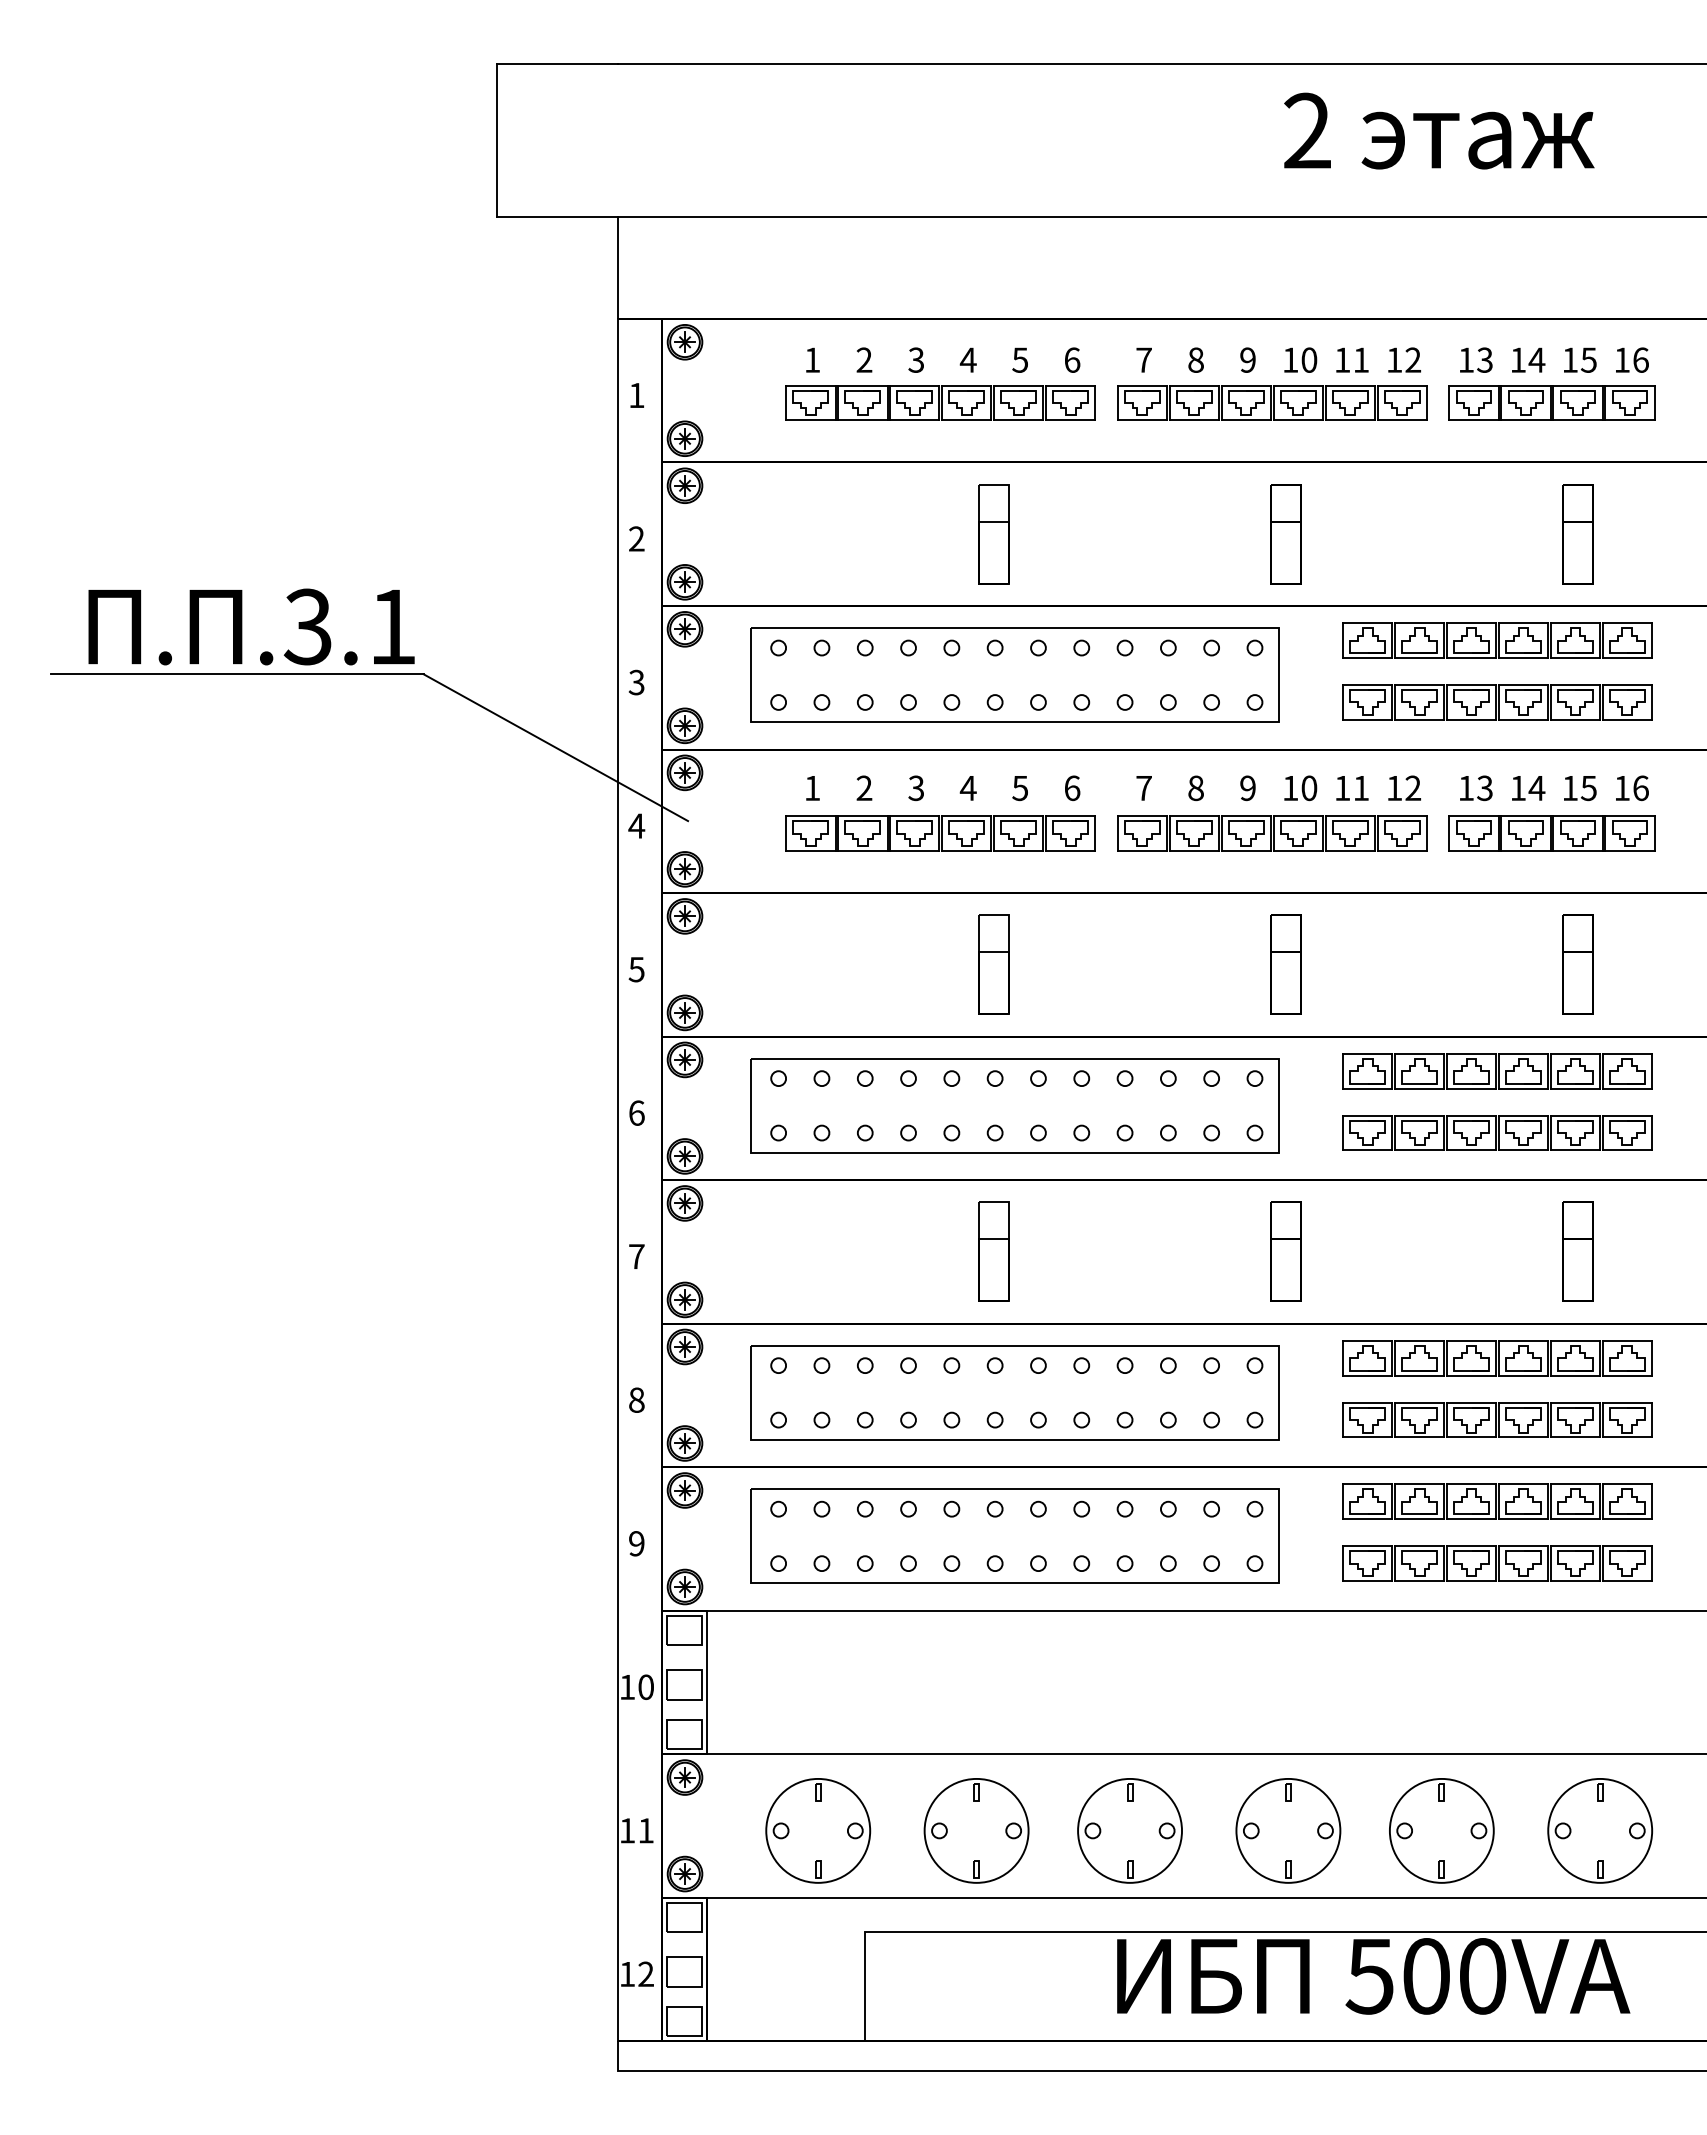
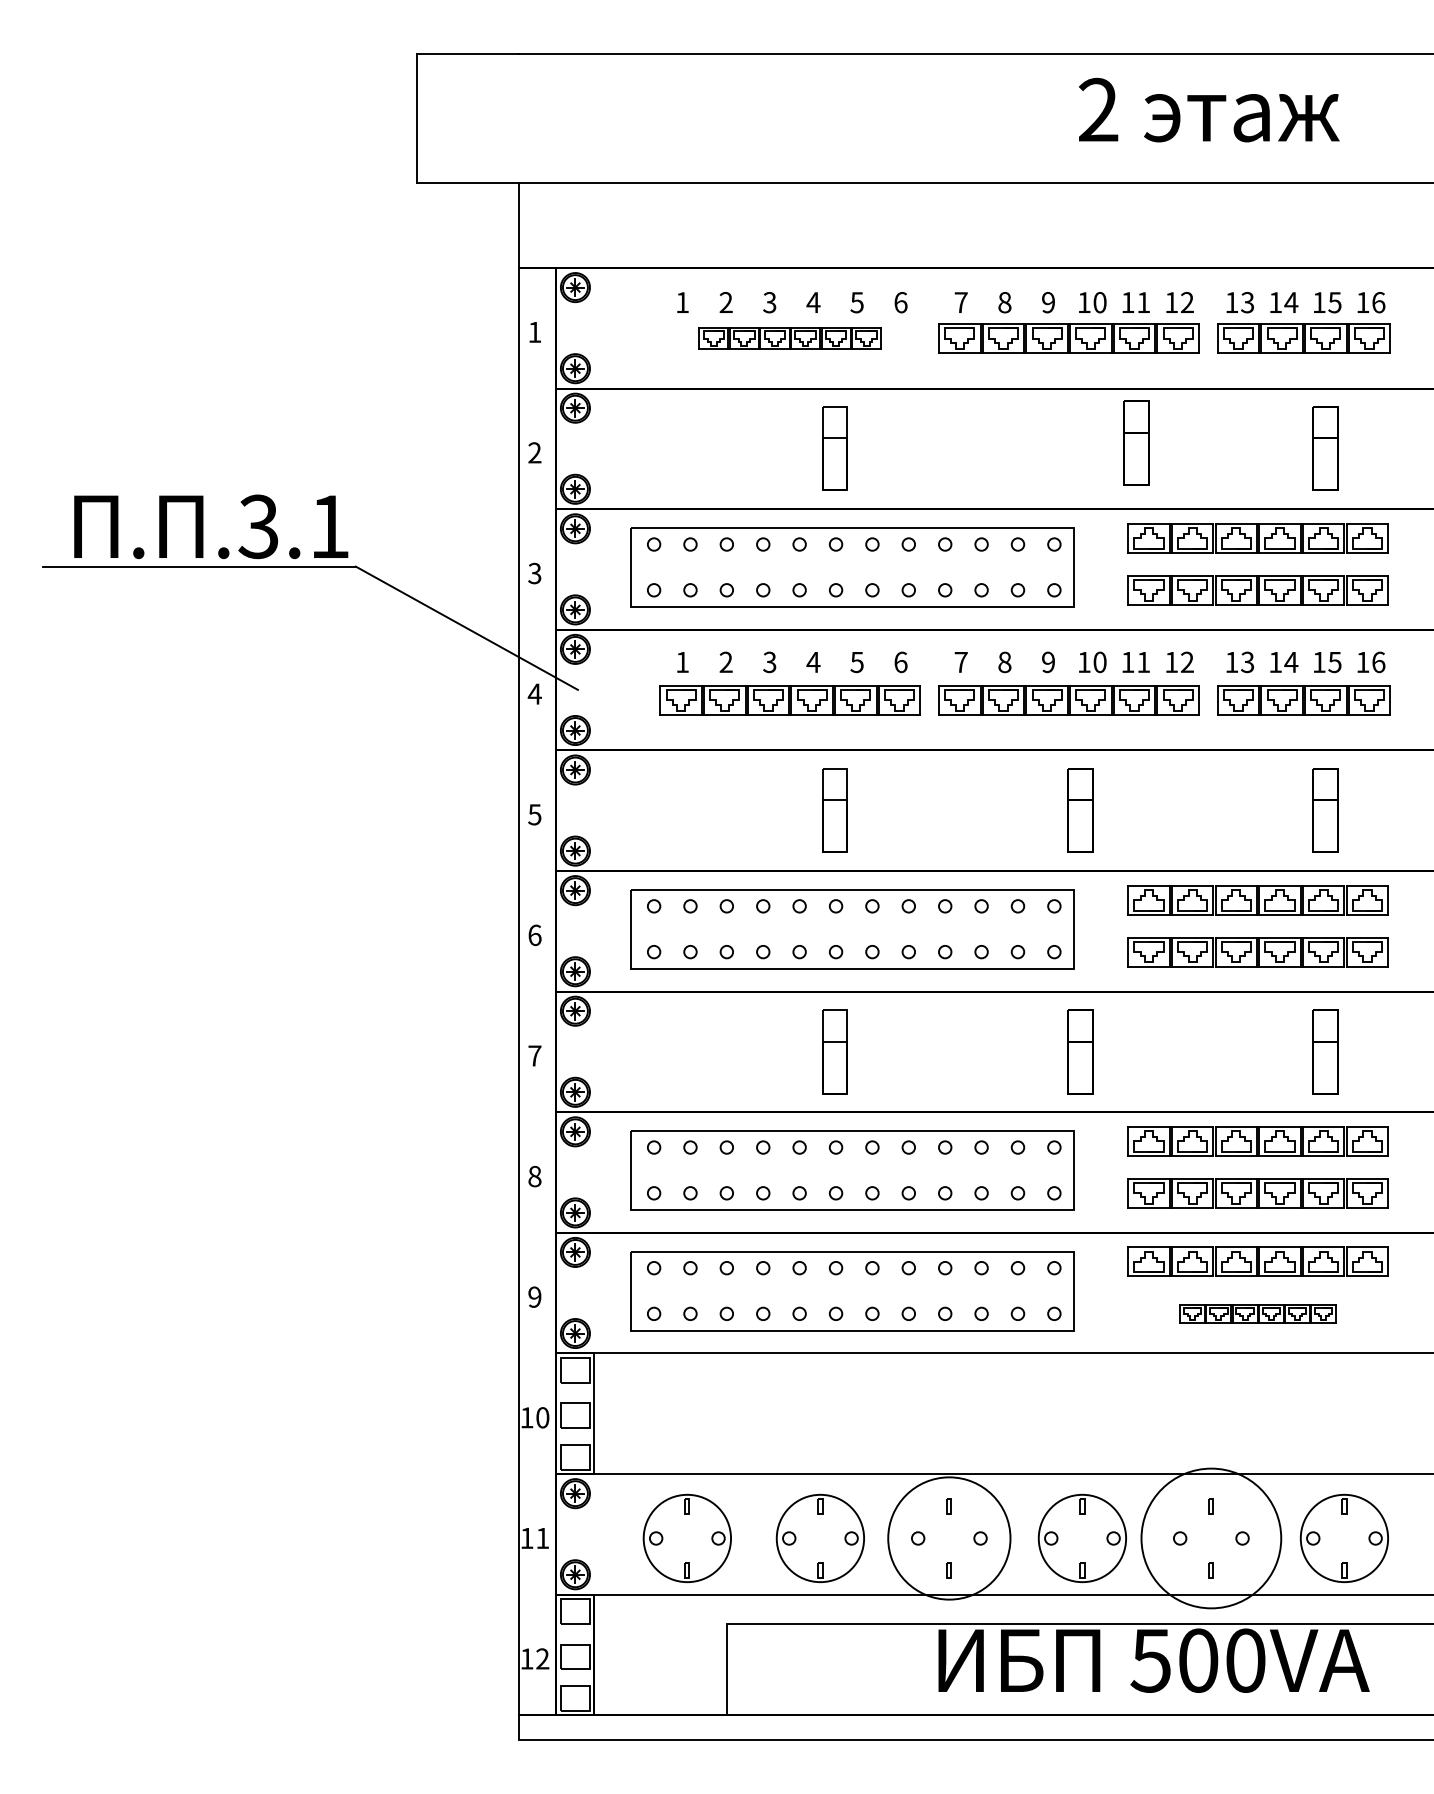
part: (940, 402) -> (790, 338), size x0.7
part: (1285, 534) -> (1136, 443), moved
part: (1497, 1563) -> (1258, 1313), size x0.6
circle: (1130, 1830) -> (949, 1538), size x1.4
circle: (1441, 1830) -> (1211, 1538), size x1.6

